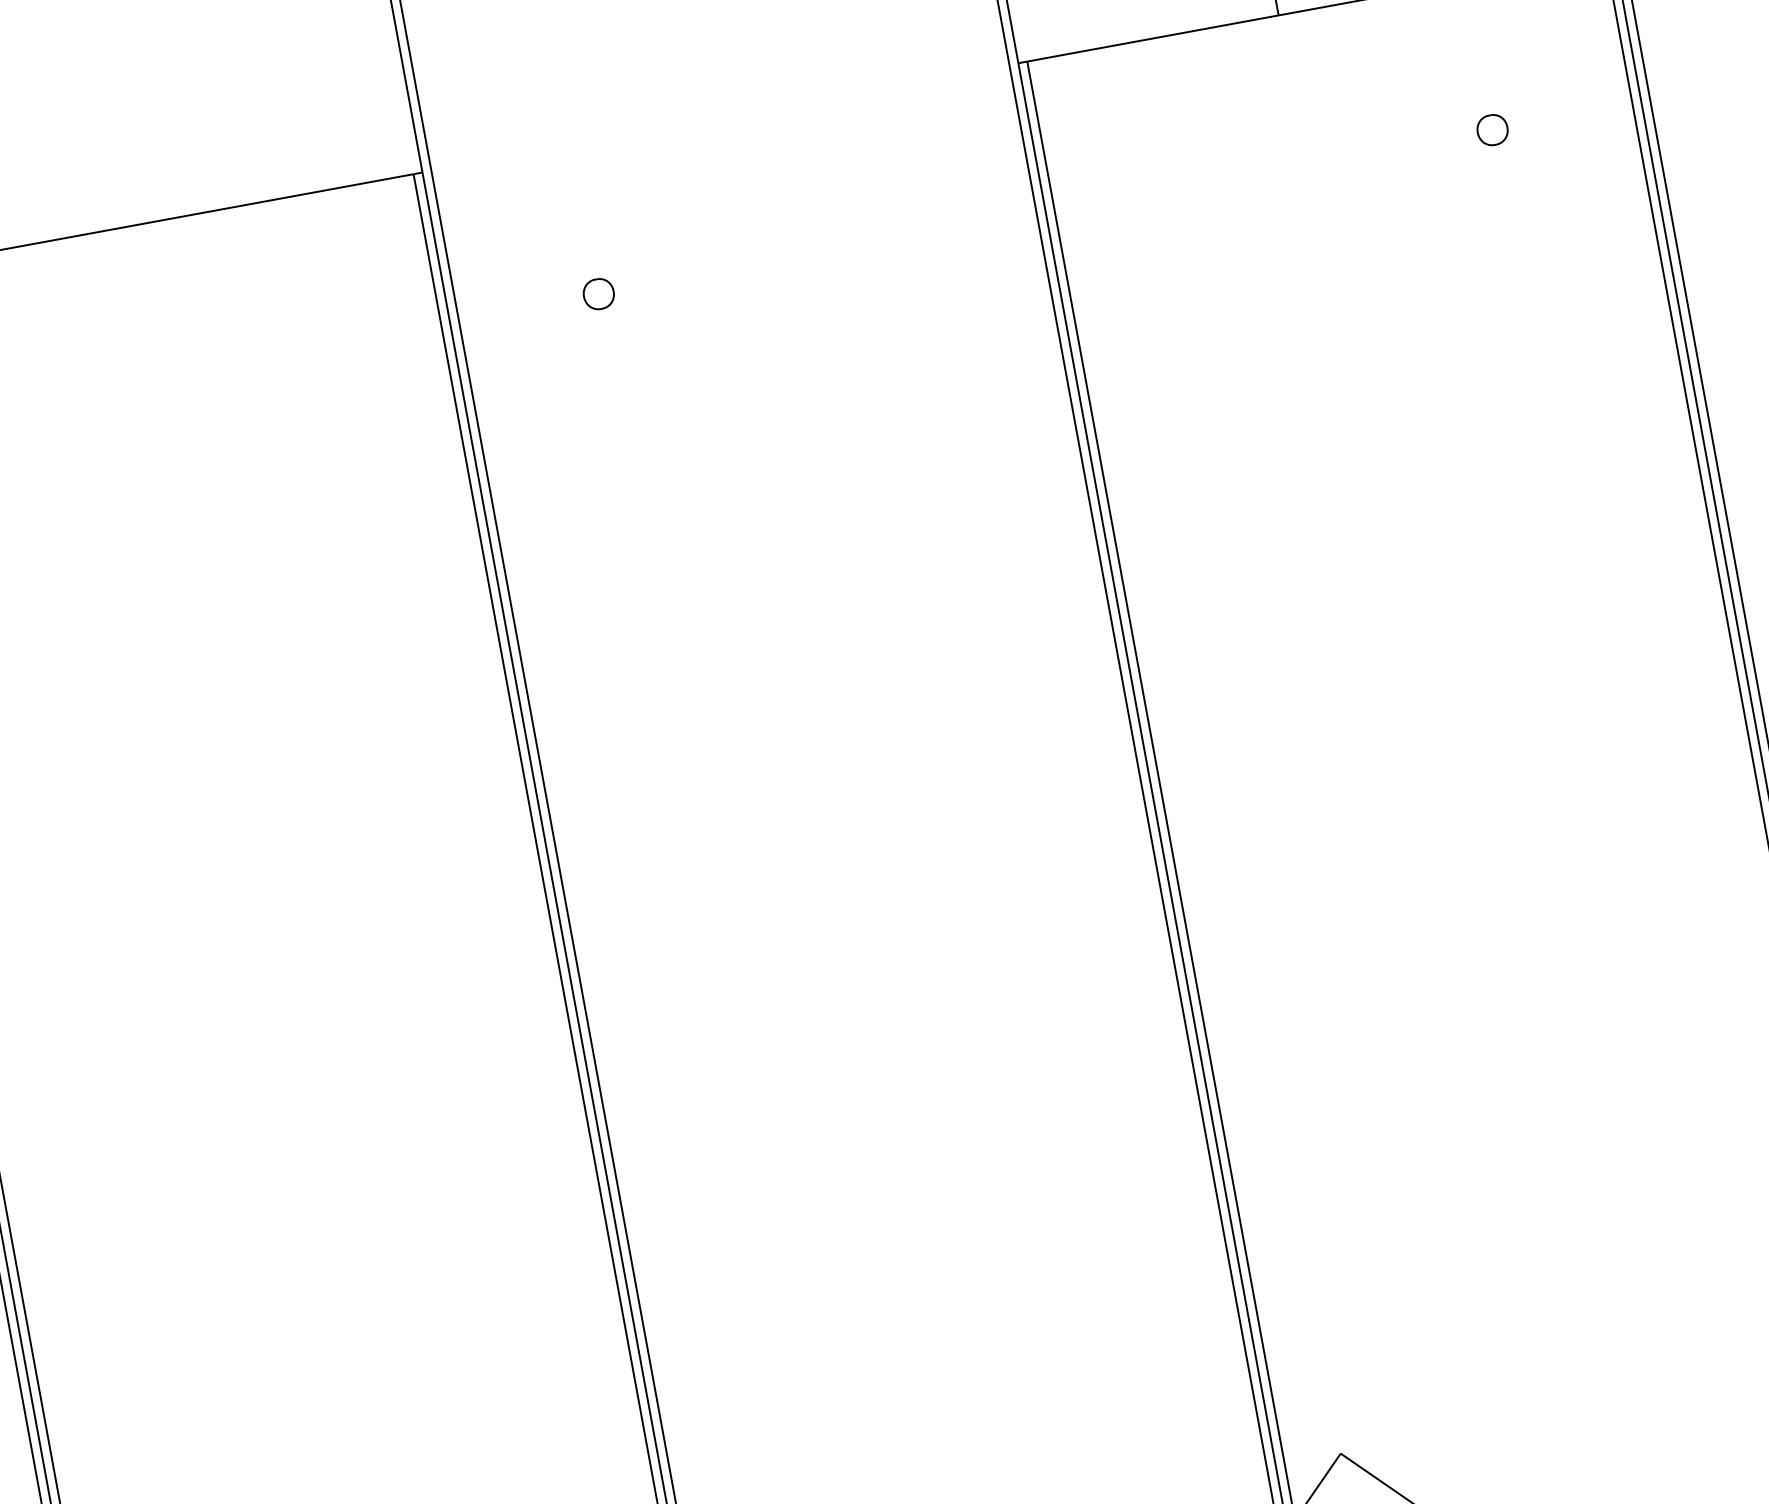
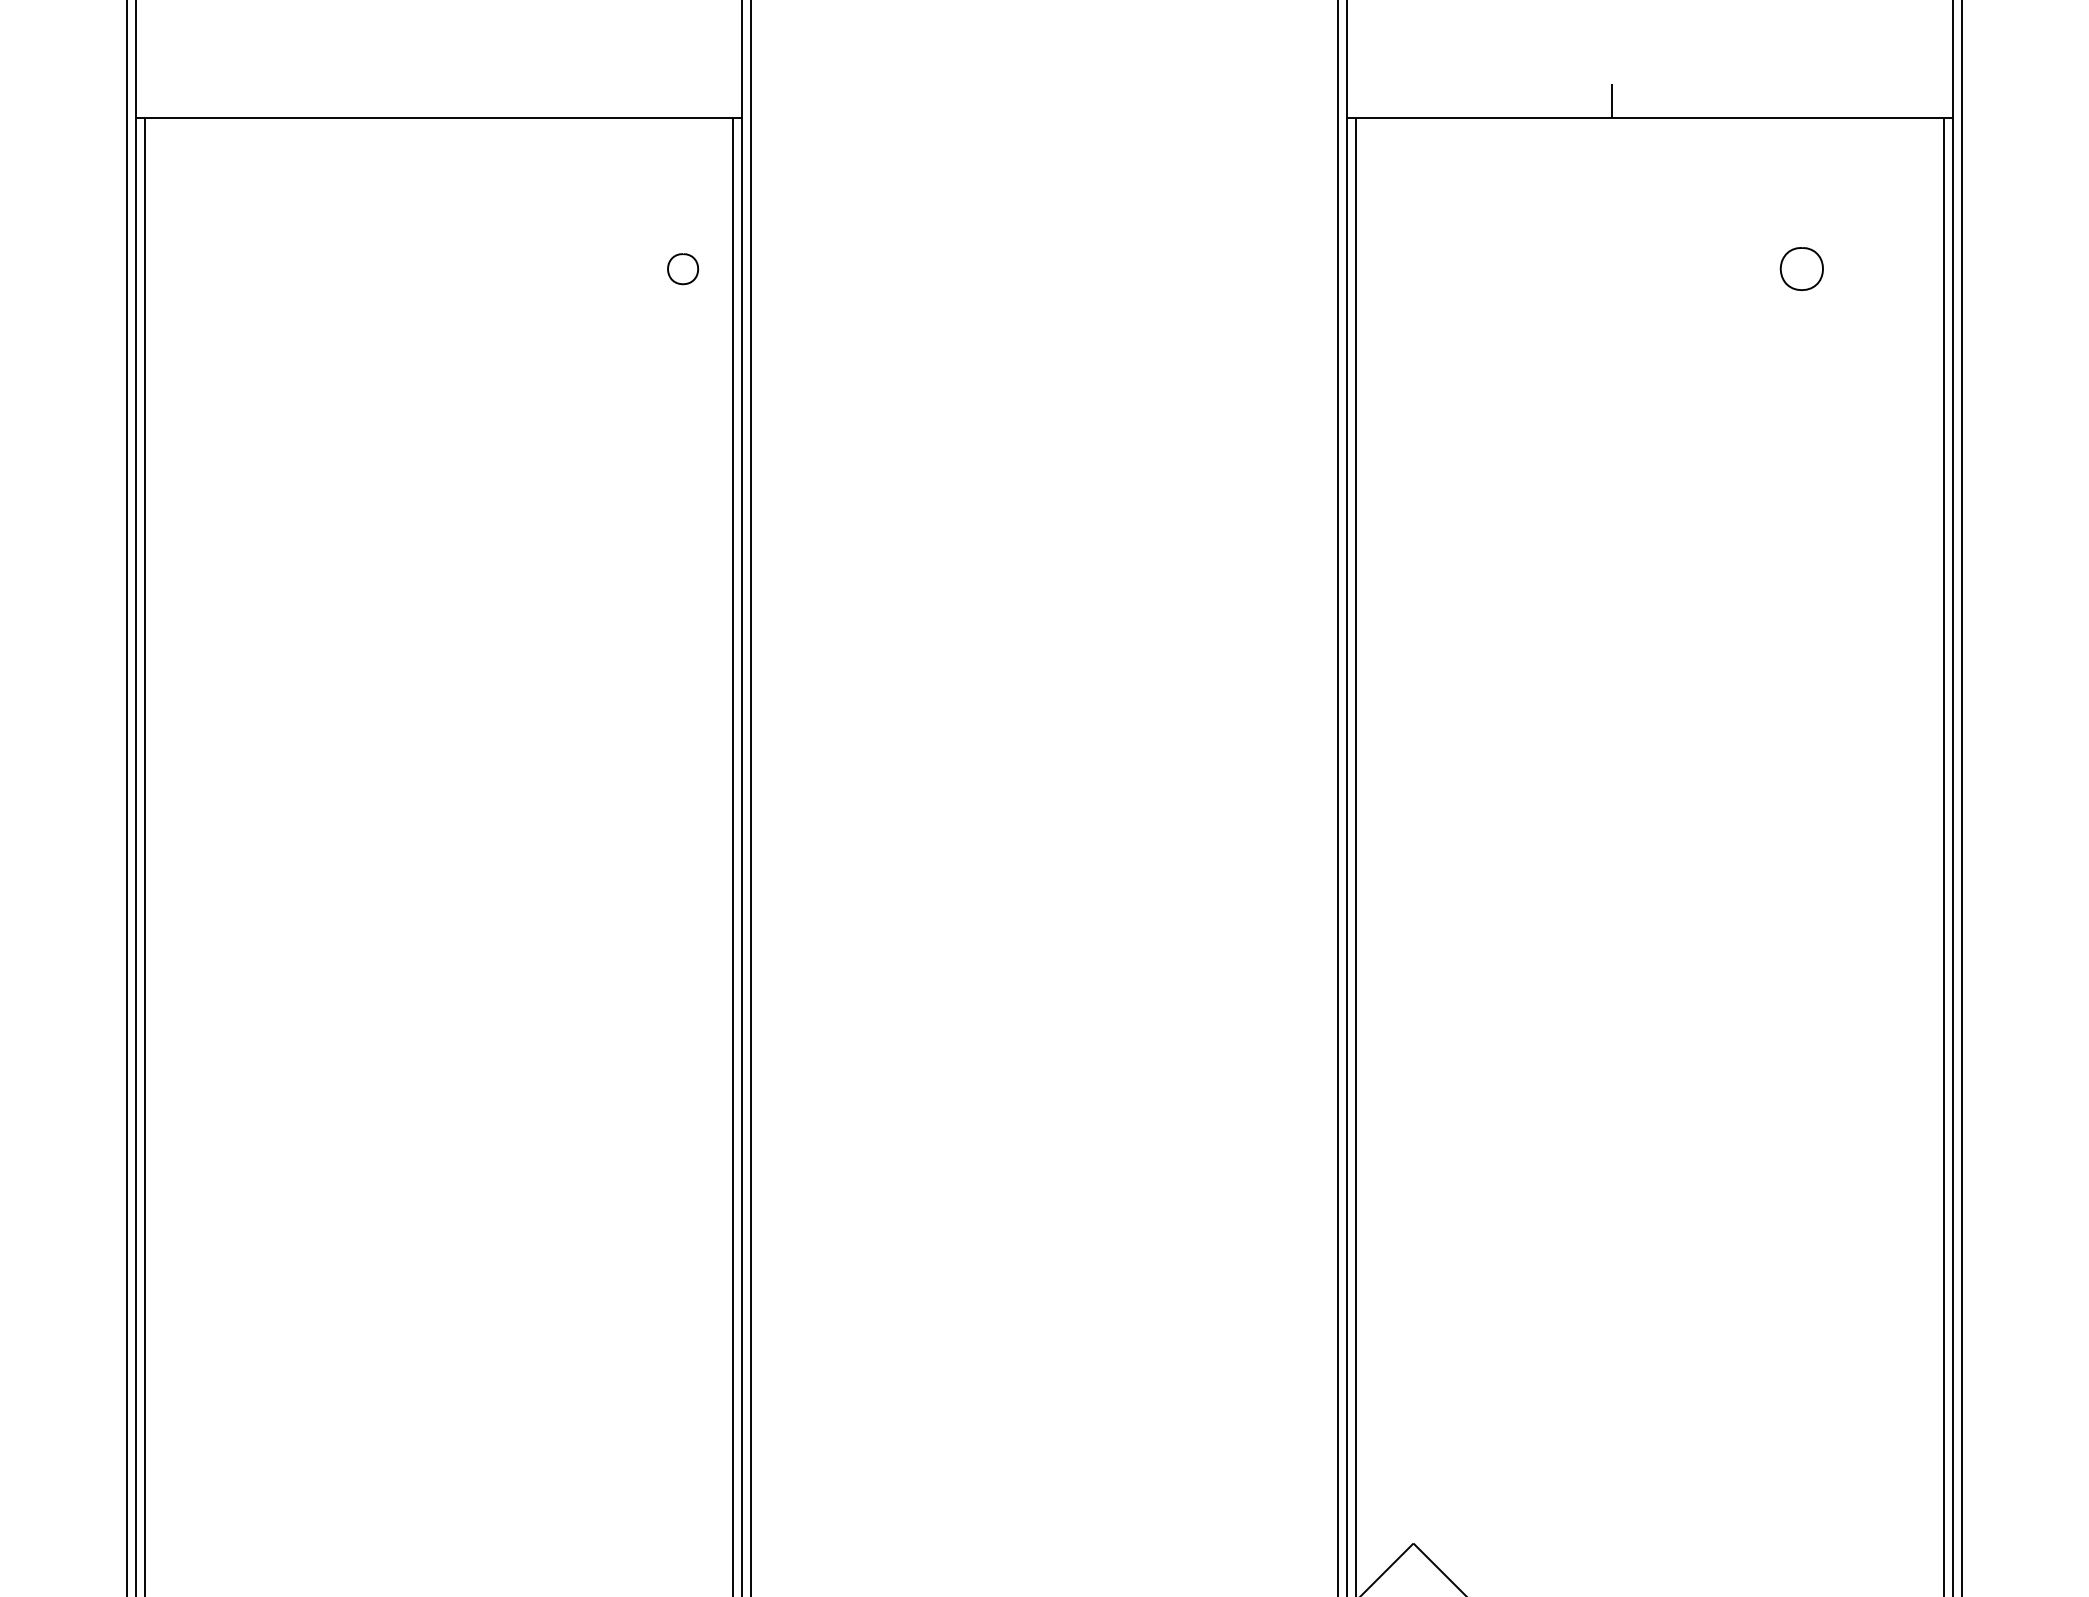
part: (1492, 130) -> (1801, 269), size x1.4
part: (599, 294) -> (683, 269), moved

